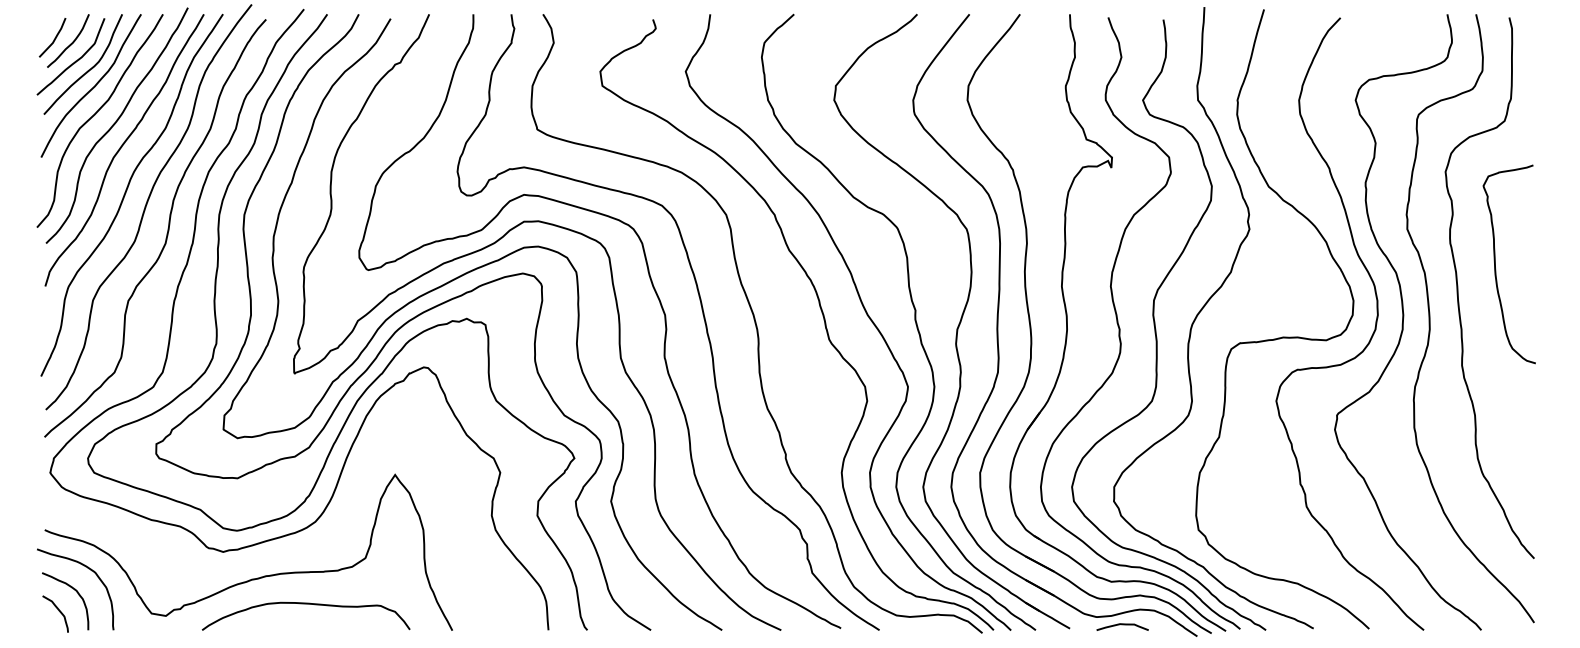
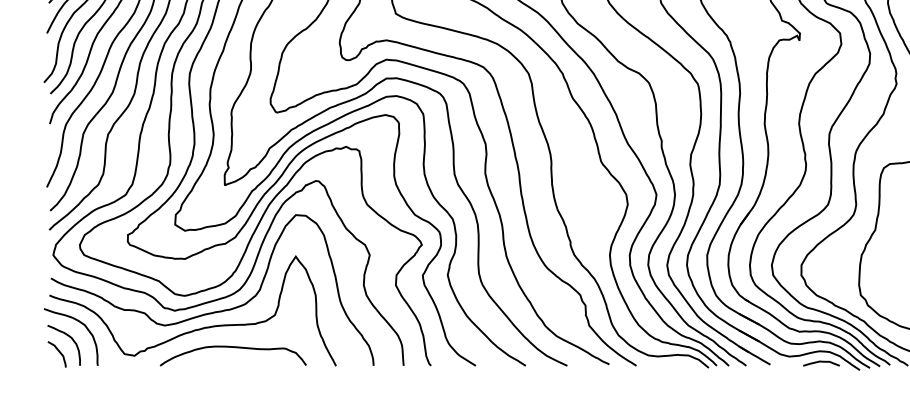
curve: (282, 552) -> (216, 311), added
curve: (1122, 625) -> (821, 362), moved

